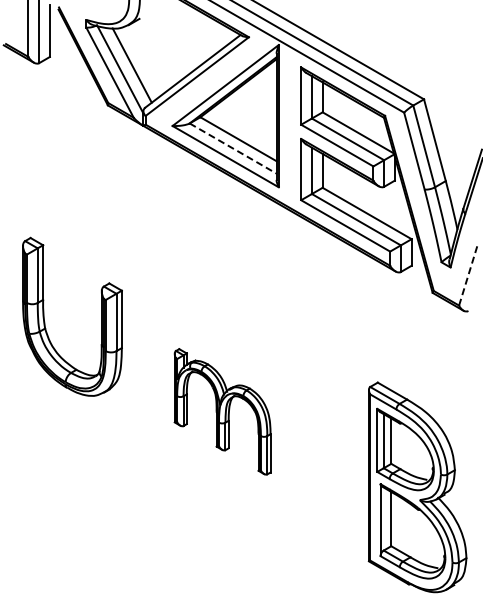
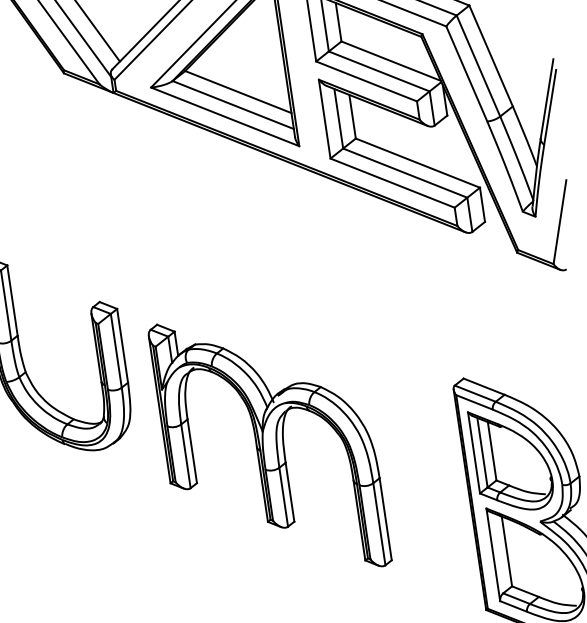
line: (233, 148) -> (233, 104), dashed -> solid
line: (468, 274) -> (559, 222), dashed -> solid
part: (222, 411) -> (269, 445), size x1.67

